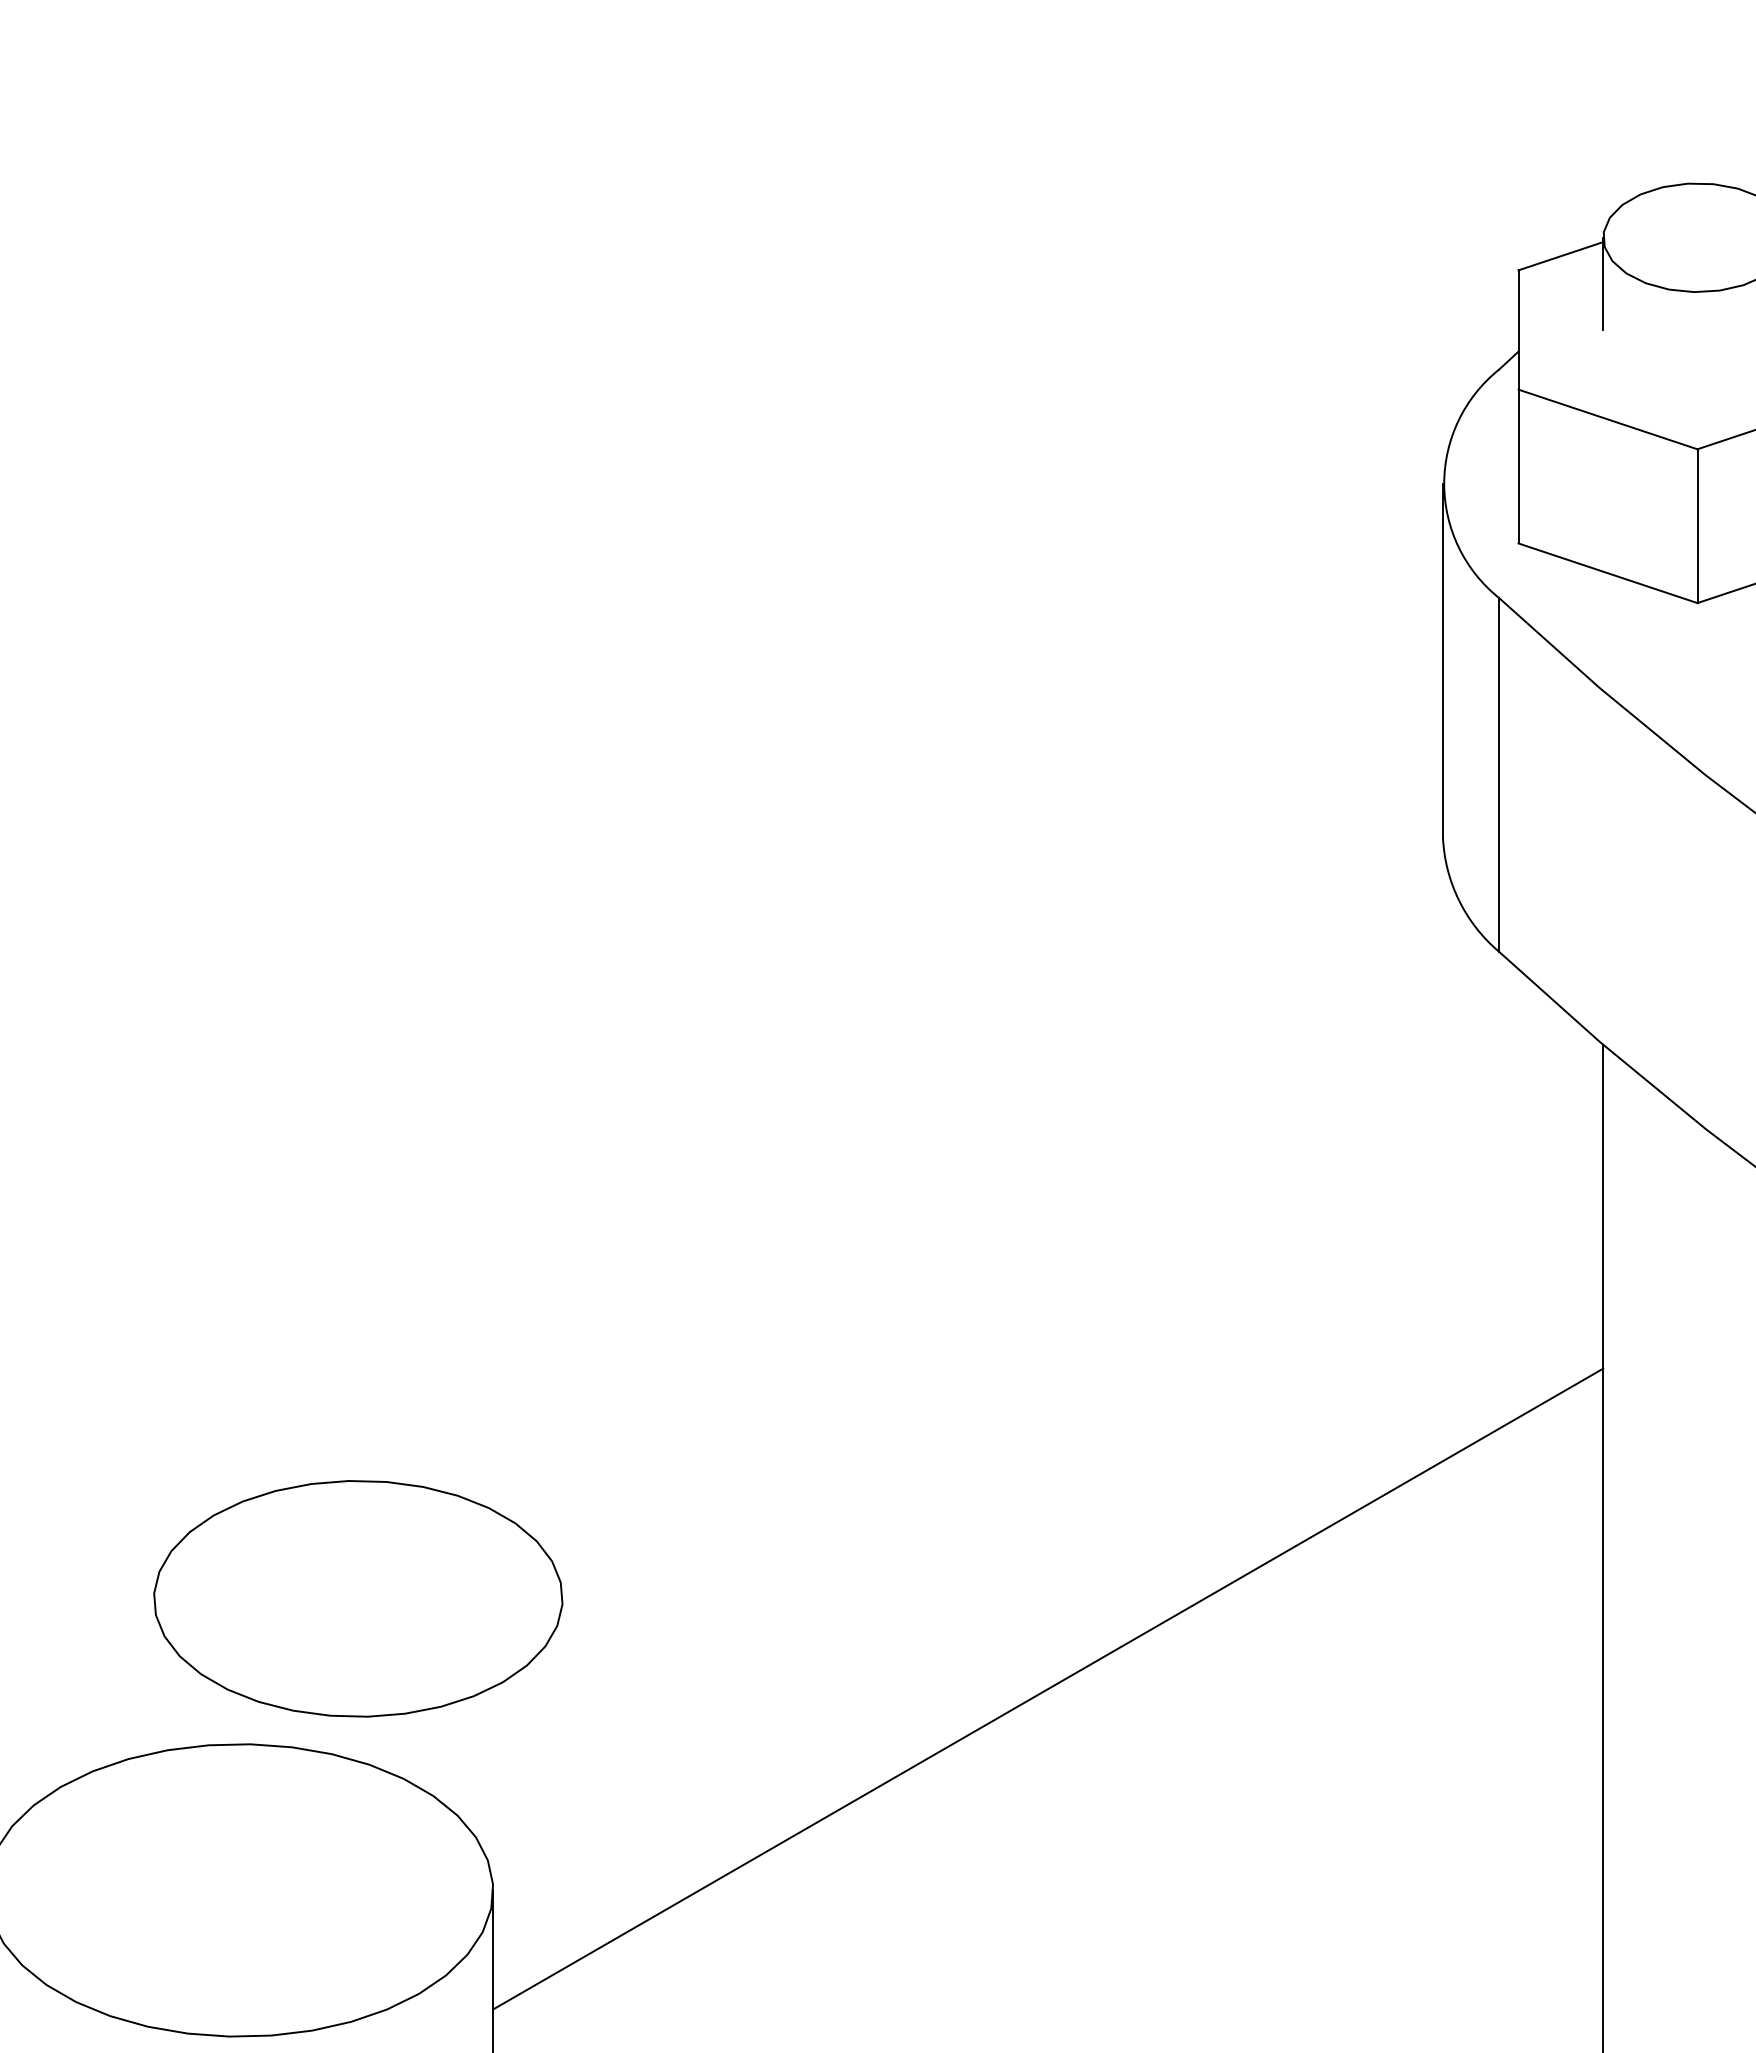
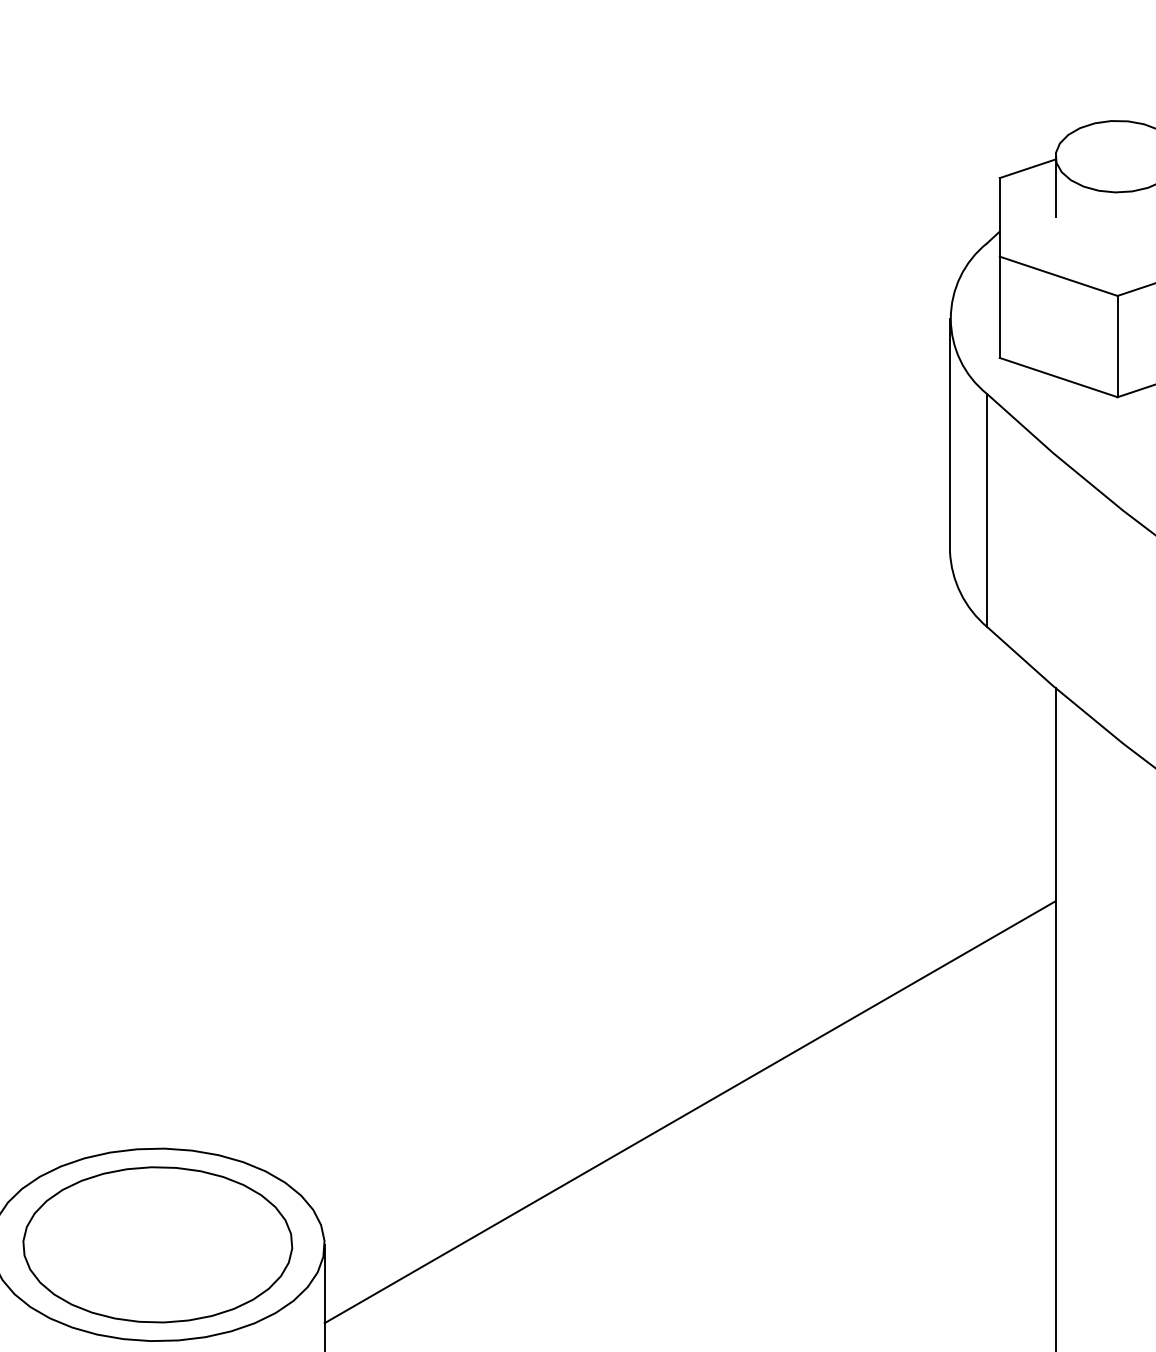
part: (357, 1598) -> (157, 1244), moved

